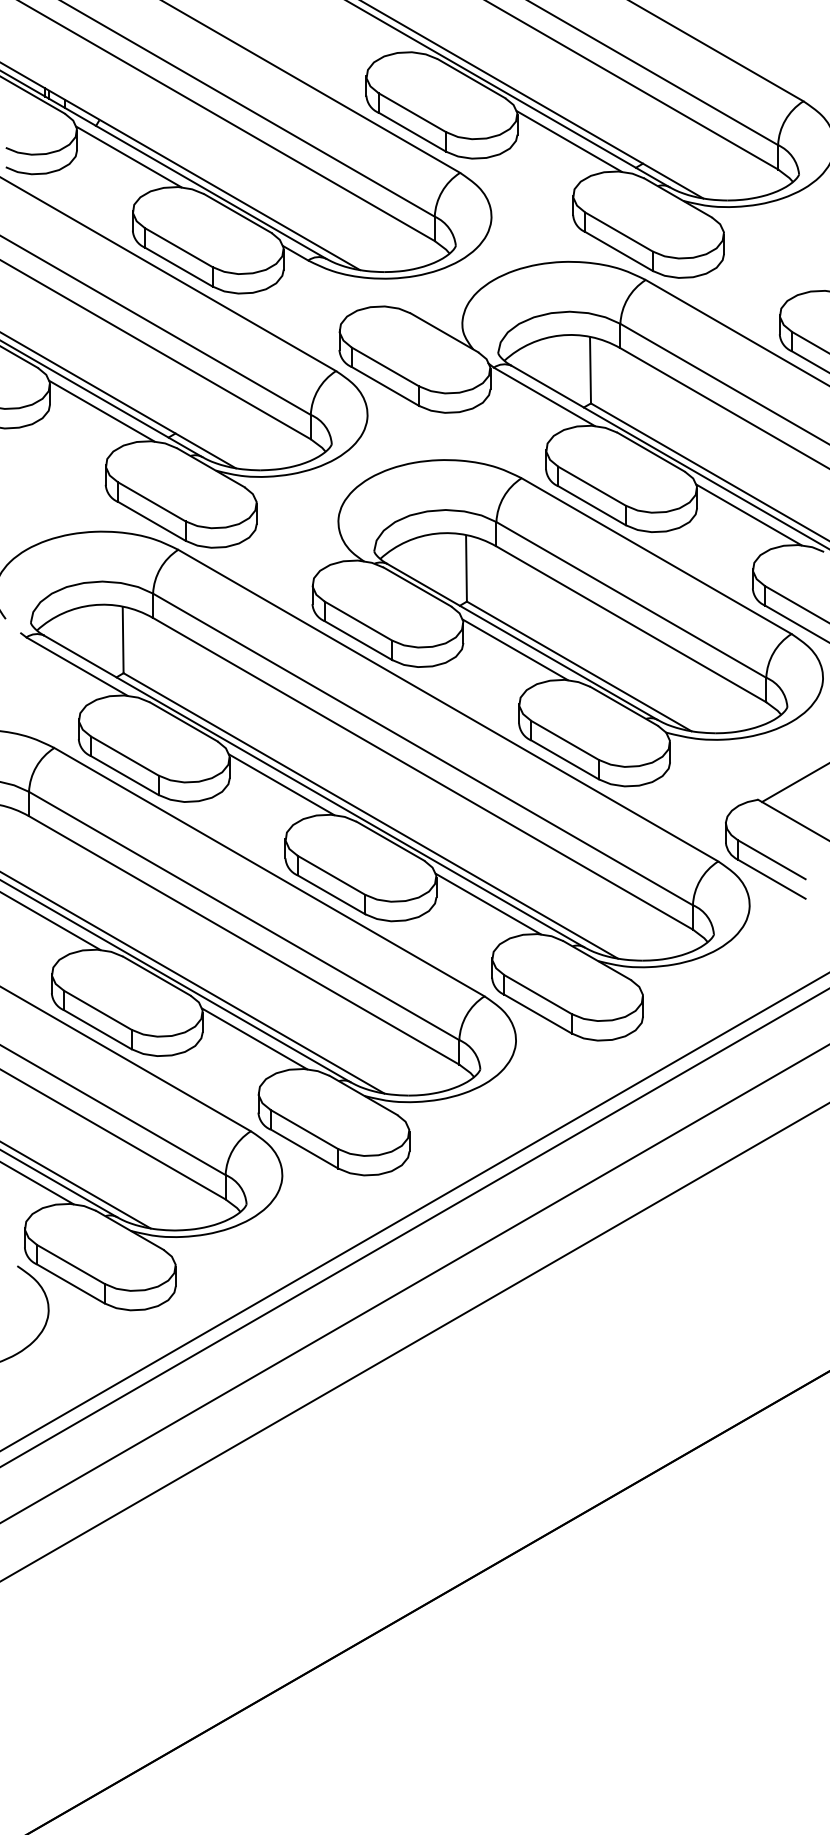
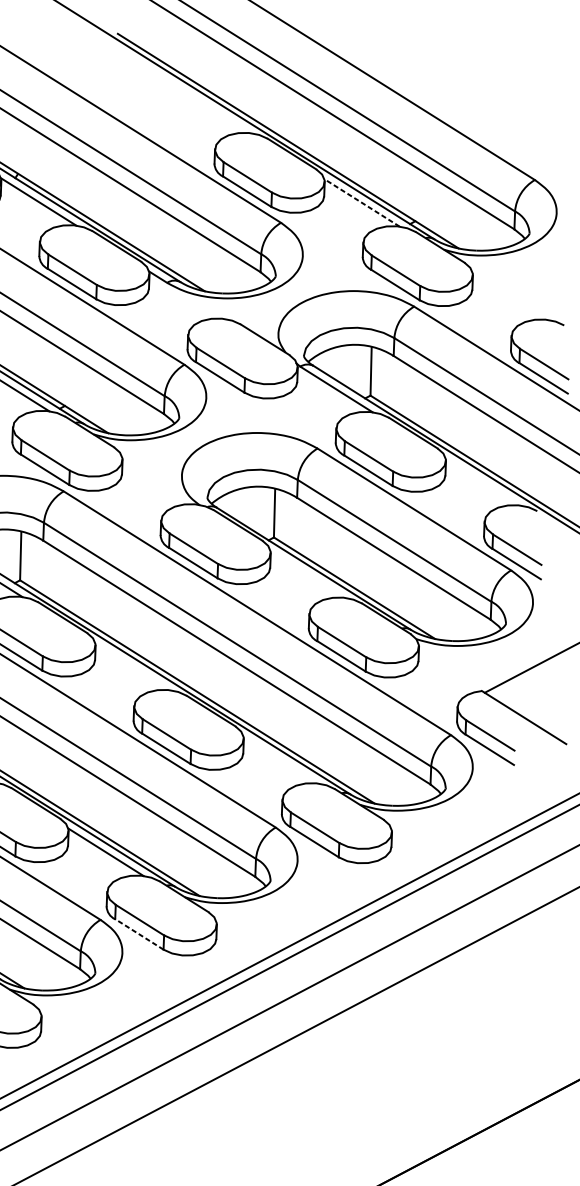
line: (569, 141) -> (362, 202), solid -> dashed
line: (748, 514) -> (482, 481), removed
line: (514, 649) -> (307, 573), removed
line: (281, 784) -> (132, 666), removed
line: (487, 903) -> (280, 759), removed
line: (304, 1149) -> (139, 934), solid -> dashed

